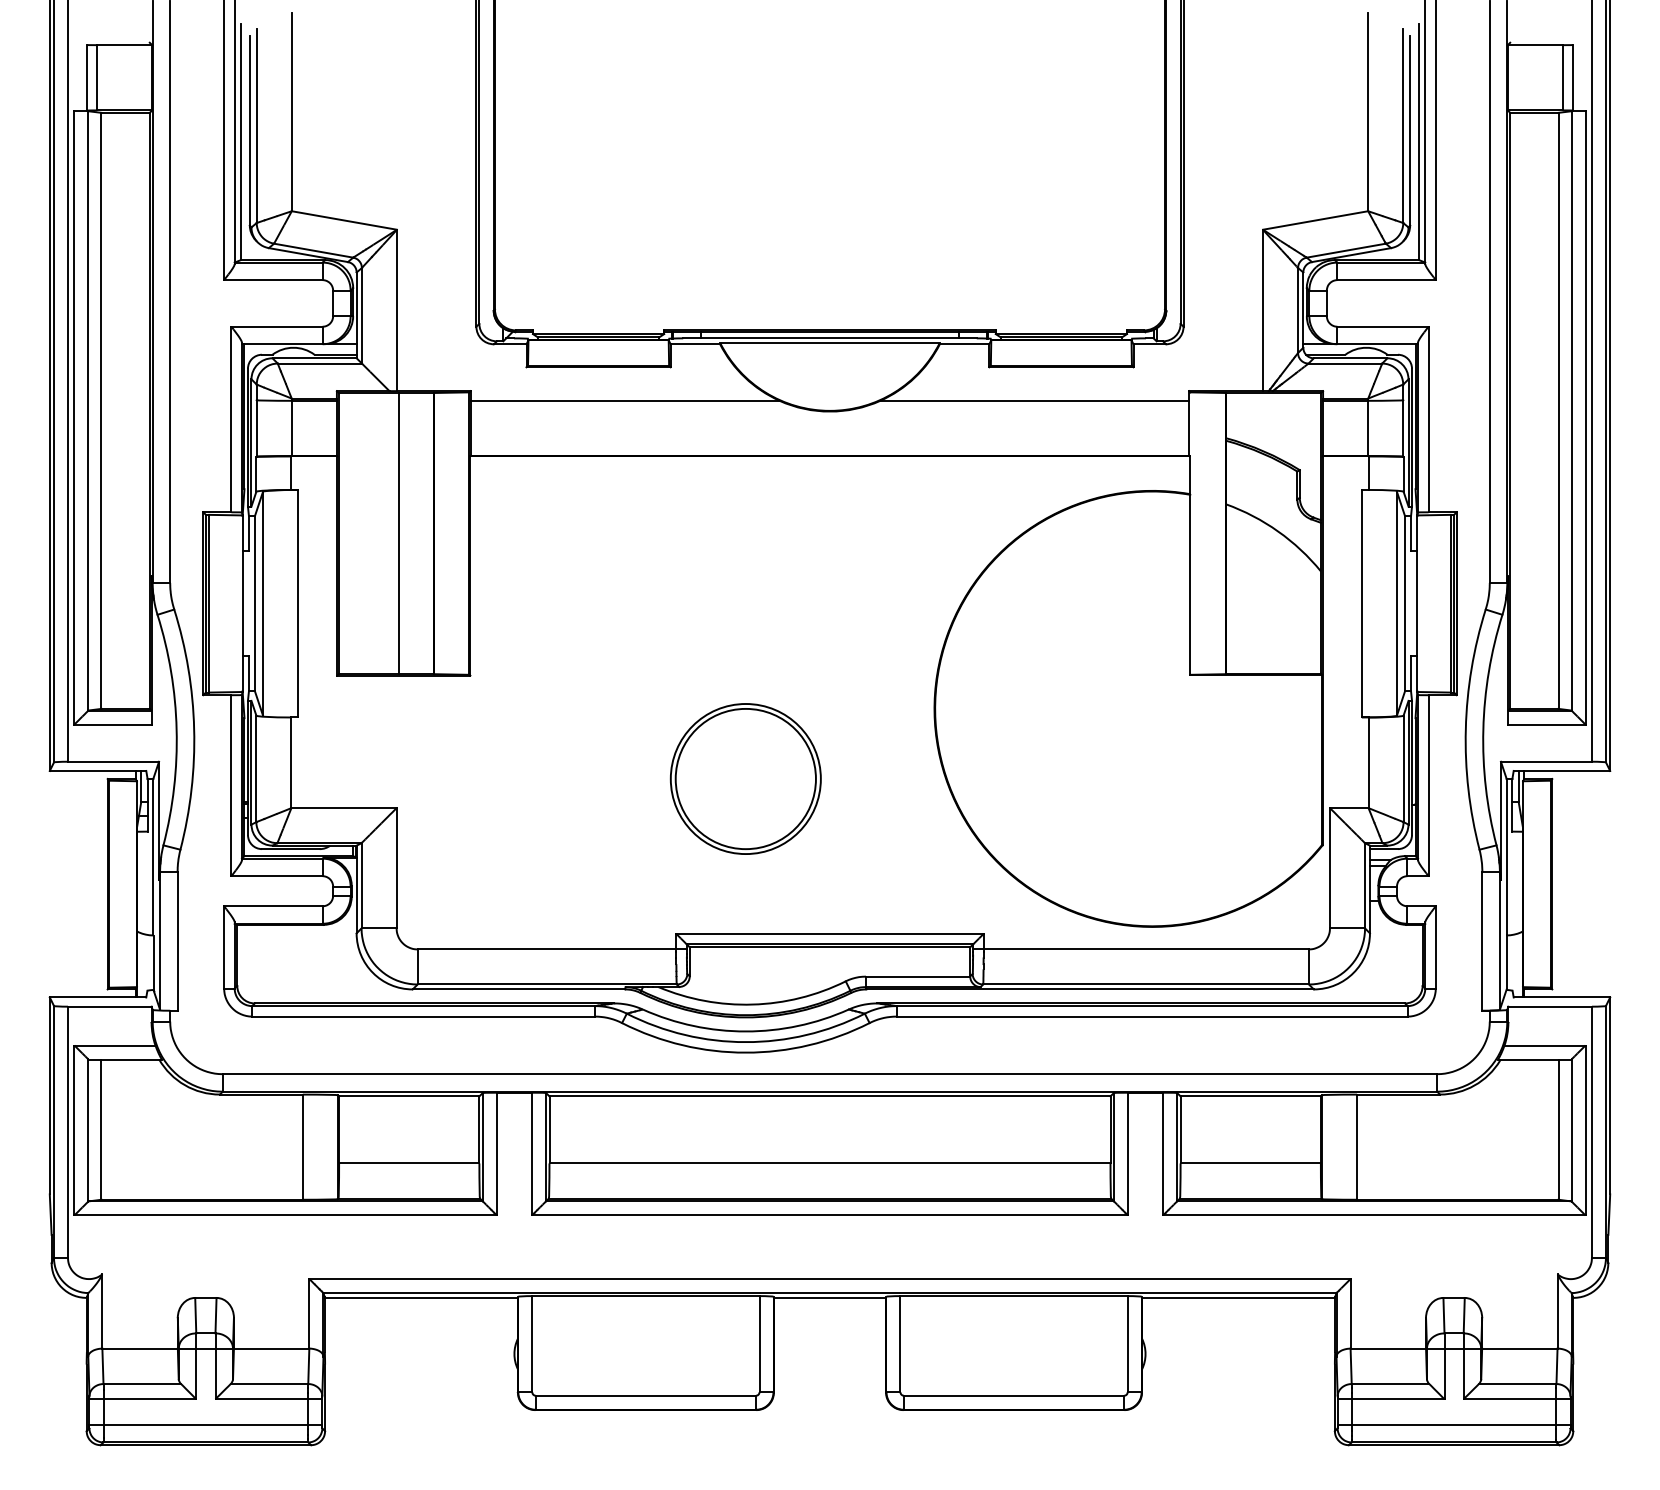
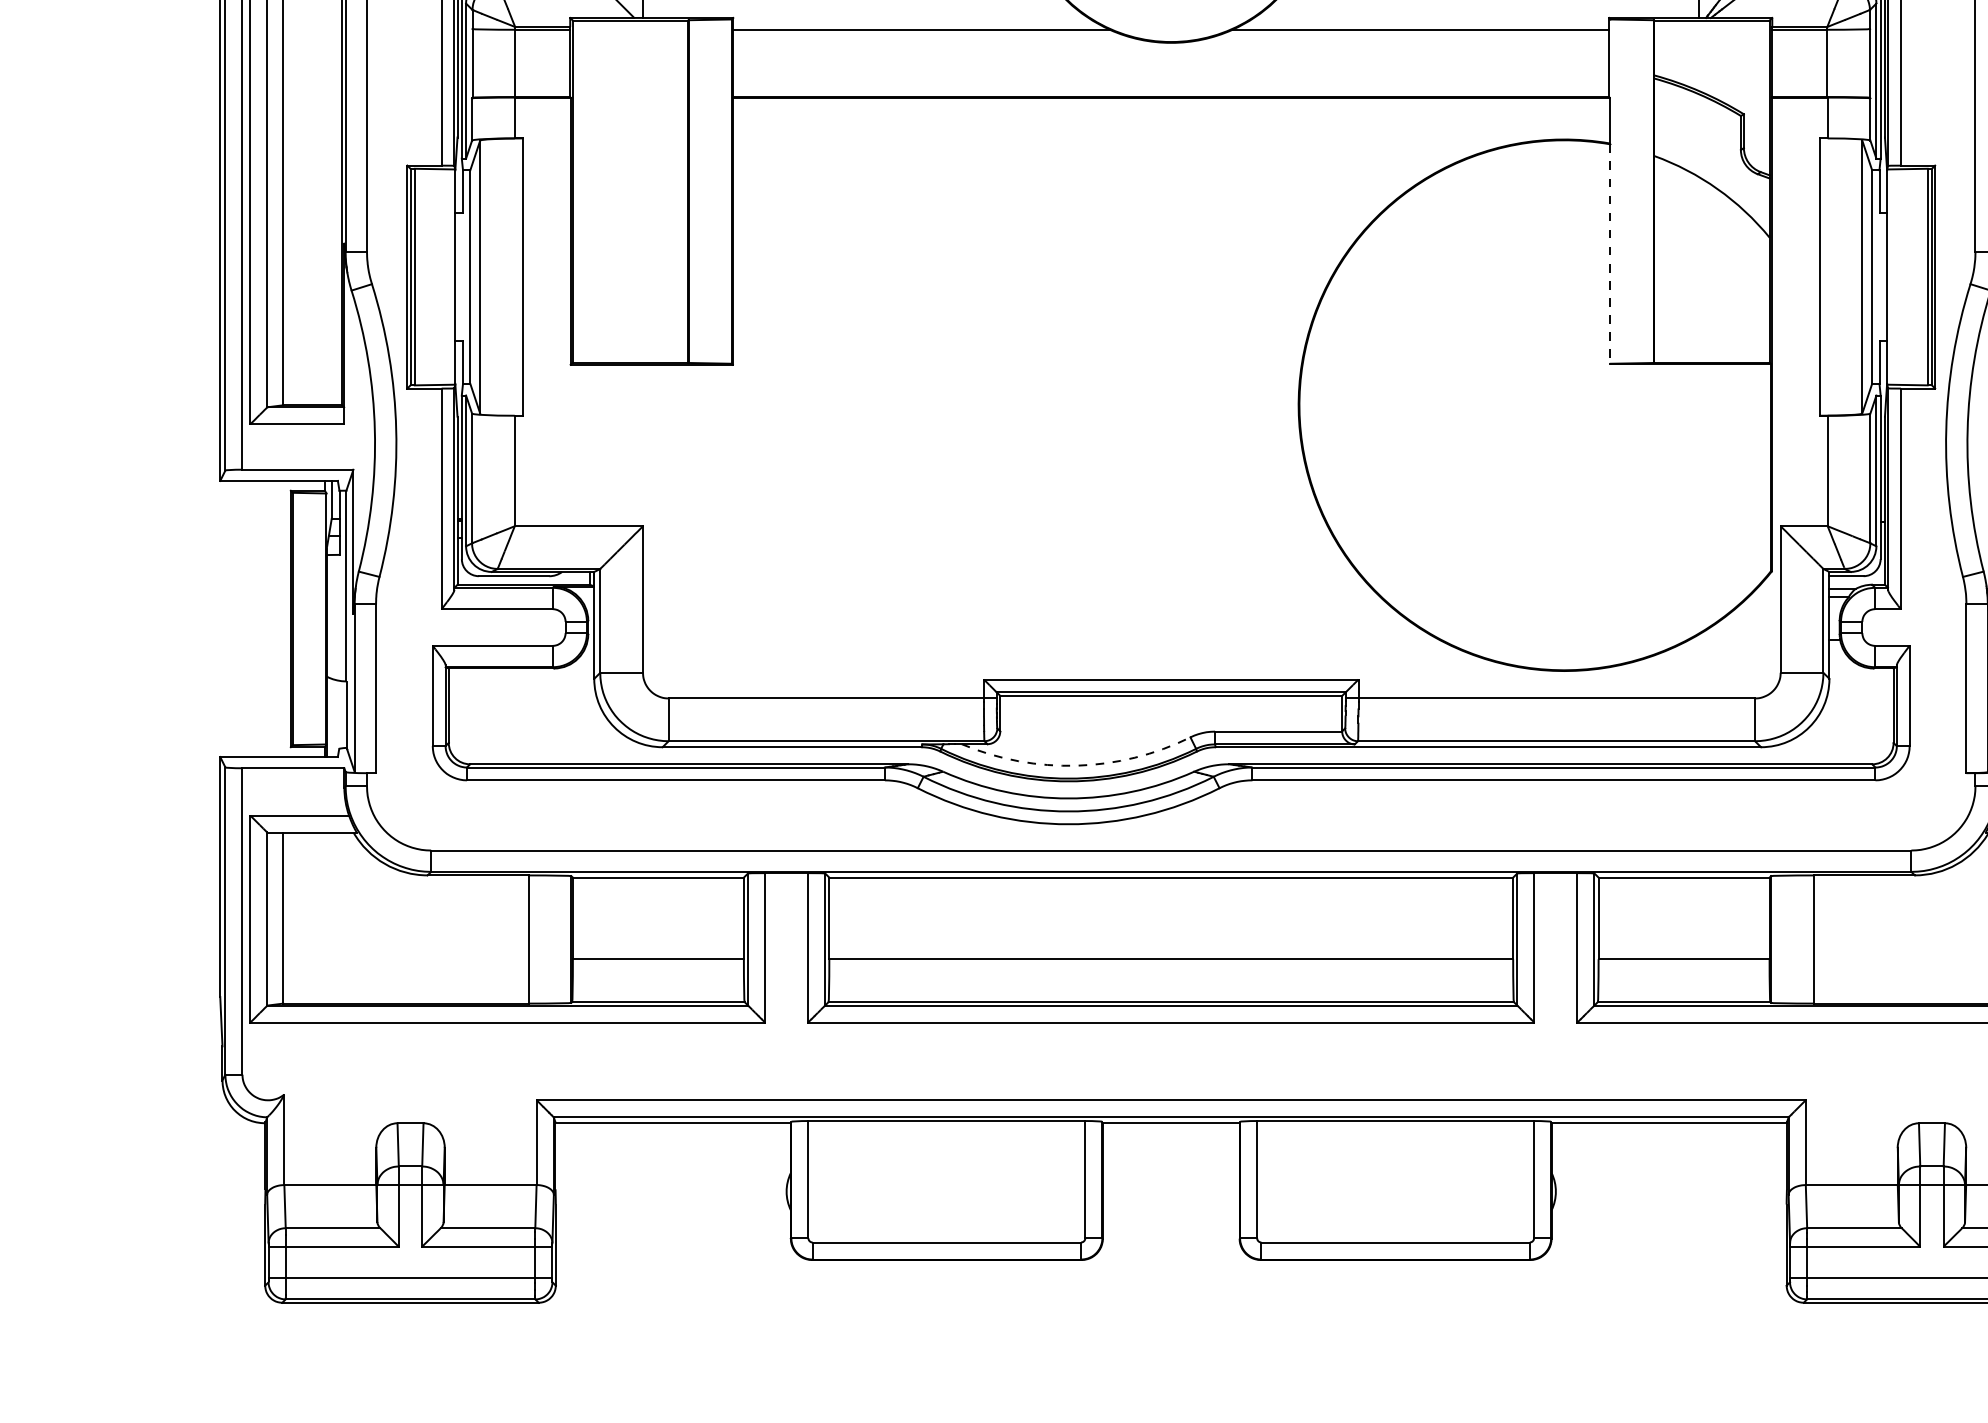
line: (399, 533) -> (646, 191), removed
line: (1190, 585) -> (1610, 254), solid -> dashed
part: (745, 778) -> (1068, 490), removed
arc: (752, 1004) -> (1076, 765), solid -> dashed

